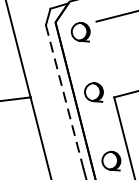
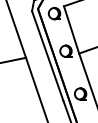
line: (105, 58) -> (71, 29), added
line: (64, 96) -> (47, 55), dashed -> solid

